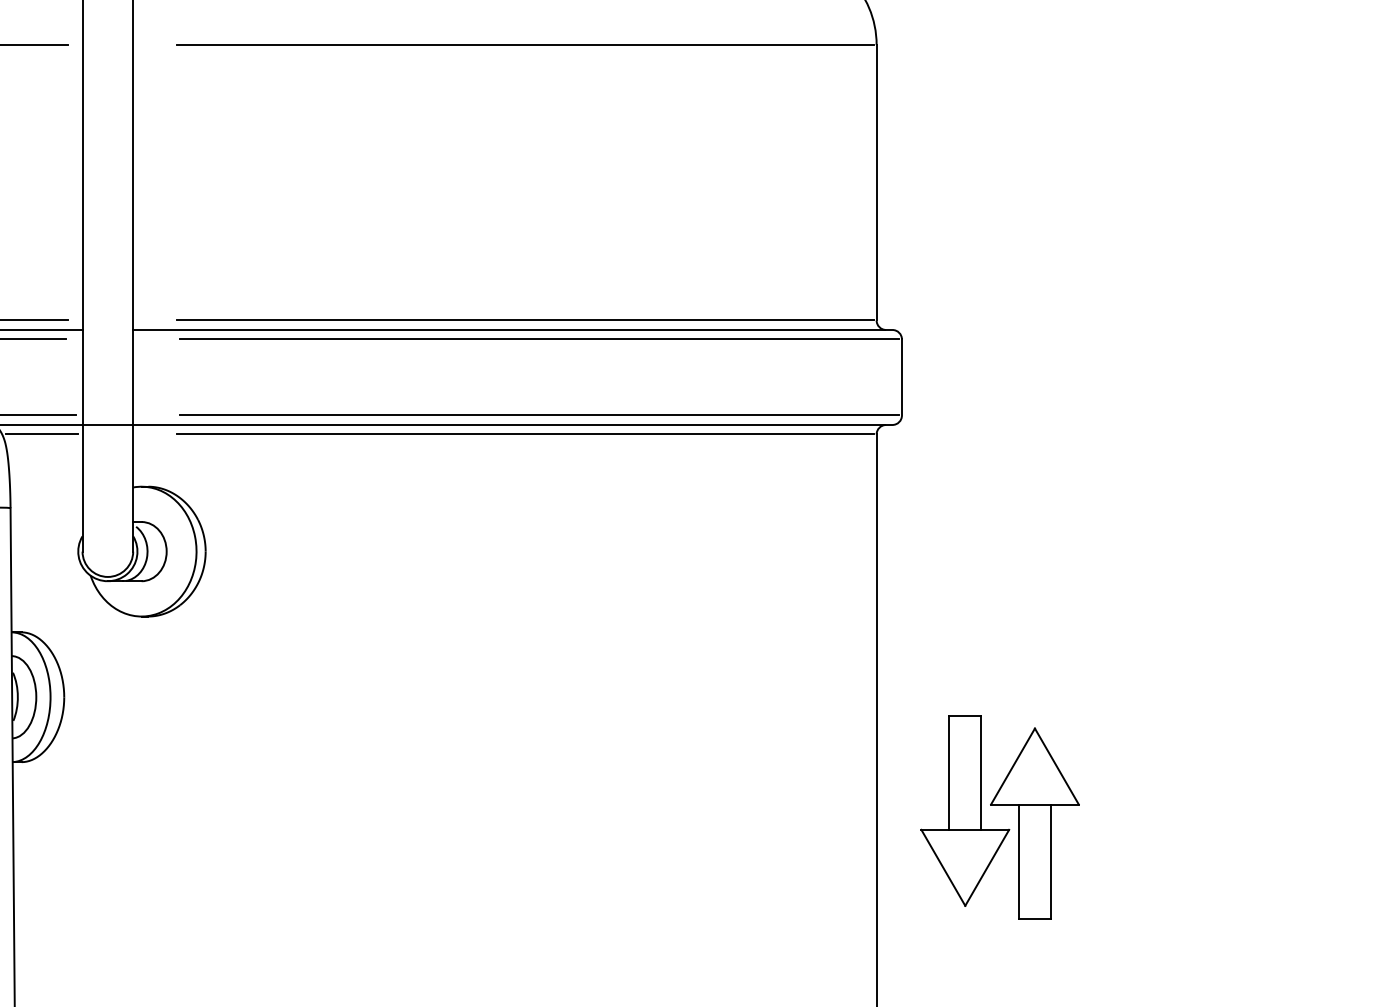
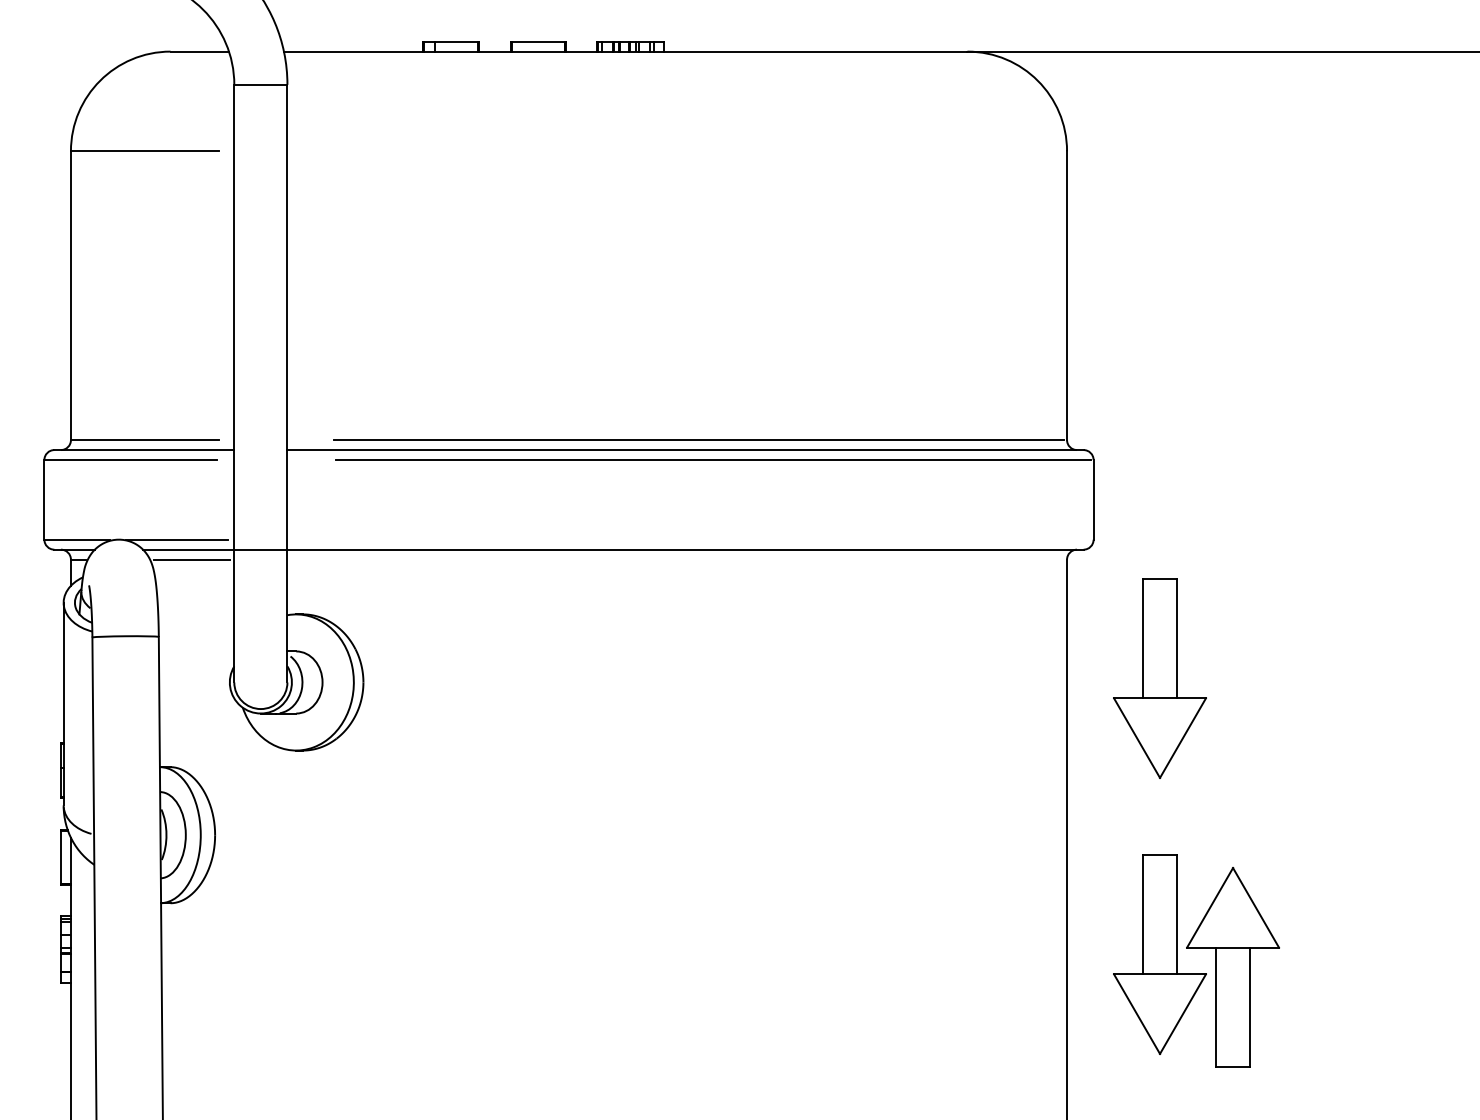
line: (525, 45) -> (698, 151), removed
line: (539, 415) -> (713, 539), removed
line: (525, 434) -> (698, 559), removed
part: (964, 547) -> (1159, 678), added

